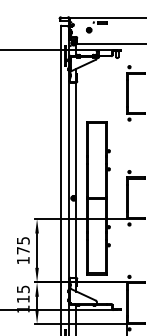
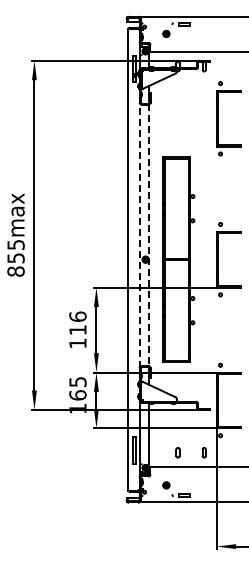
line: (69, 180) -> (139, 235), solid -> dashed
line: (76, 180) -> (149, 235), solid -> dashed
text: (22, 245) -> (77, 322), 175 -> 116
text: (22, 299) -> (77, 395), 115 -> 165

